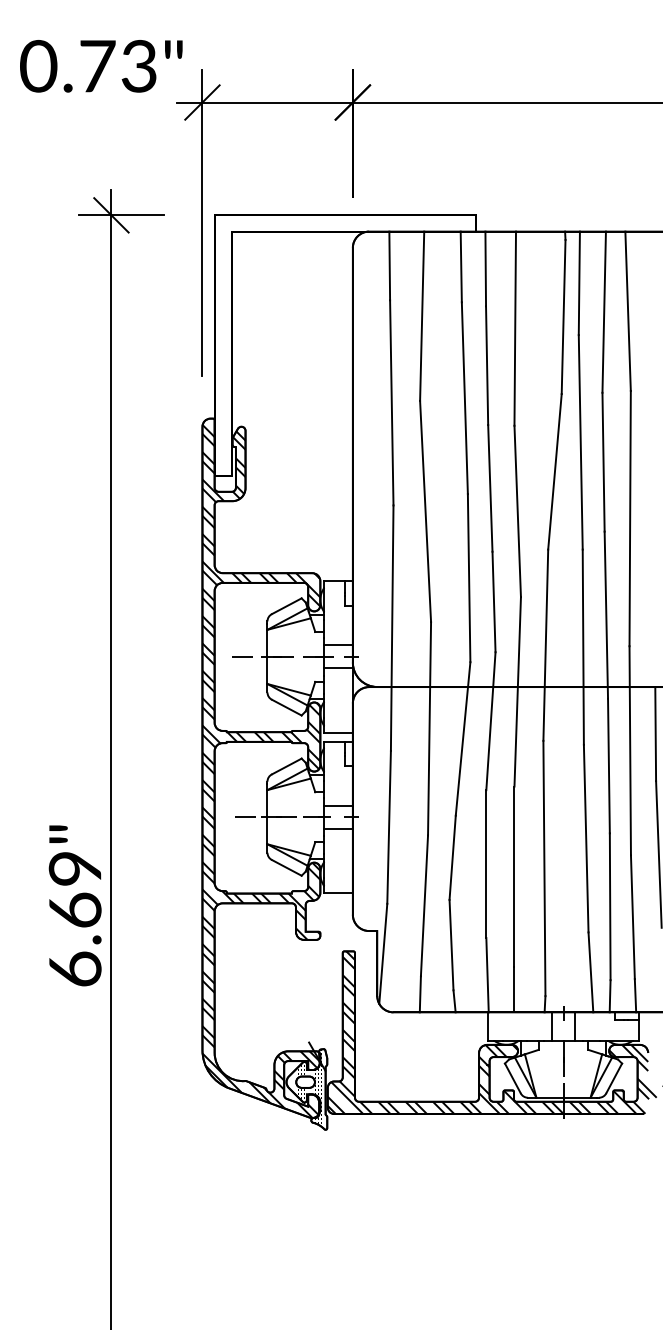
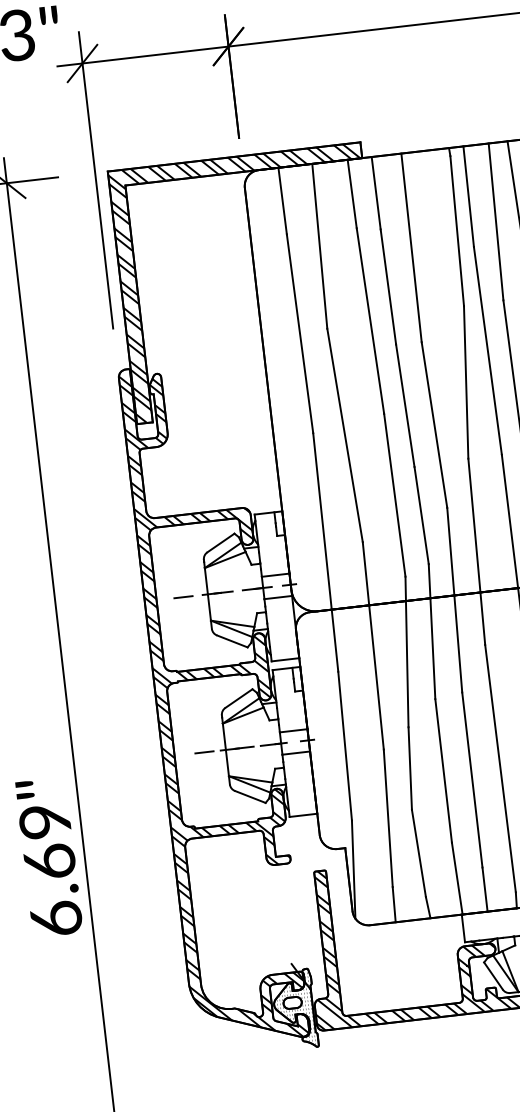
hatch: (344, 345) -> (247, 283), added

